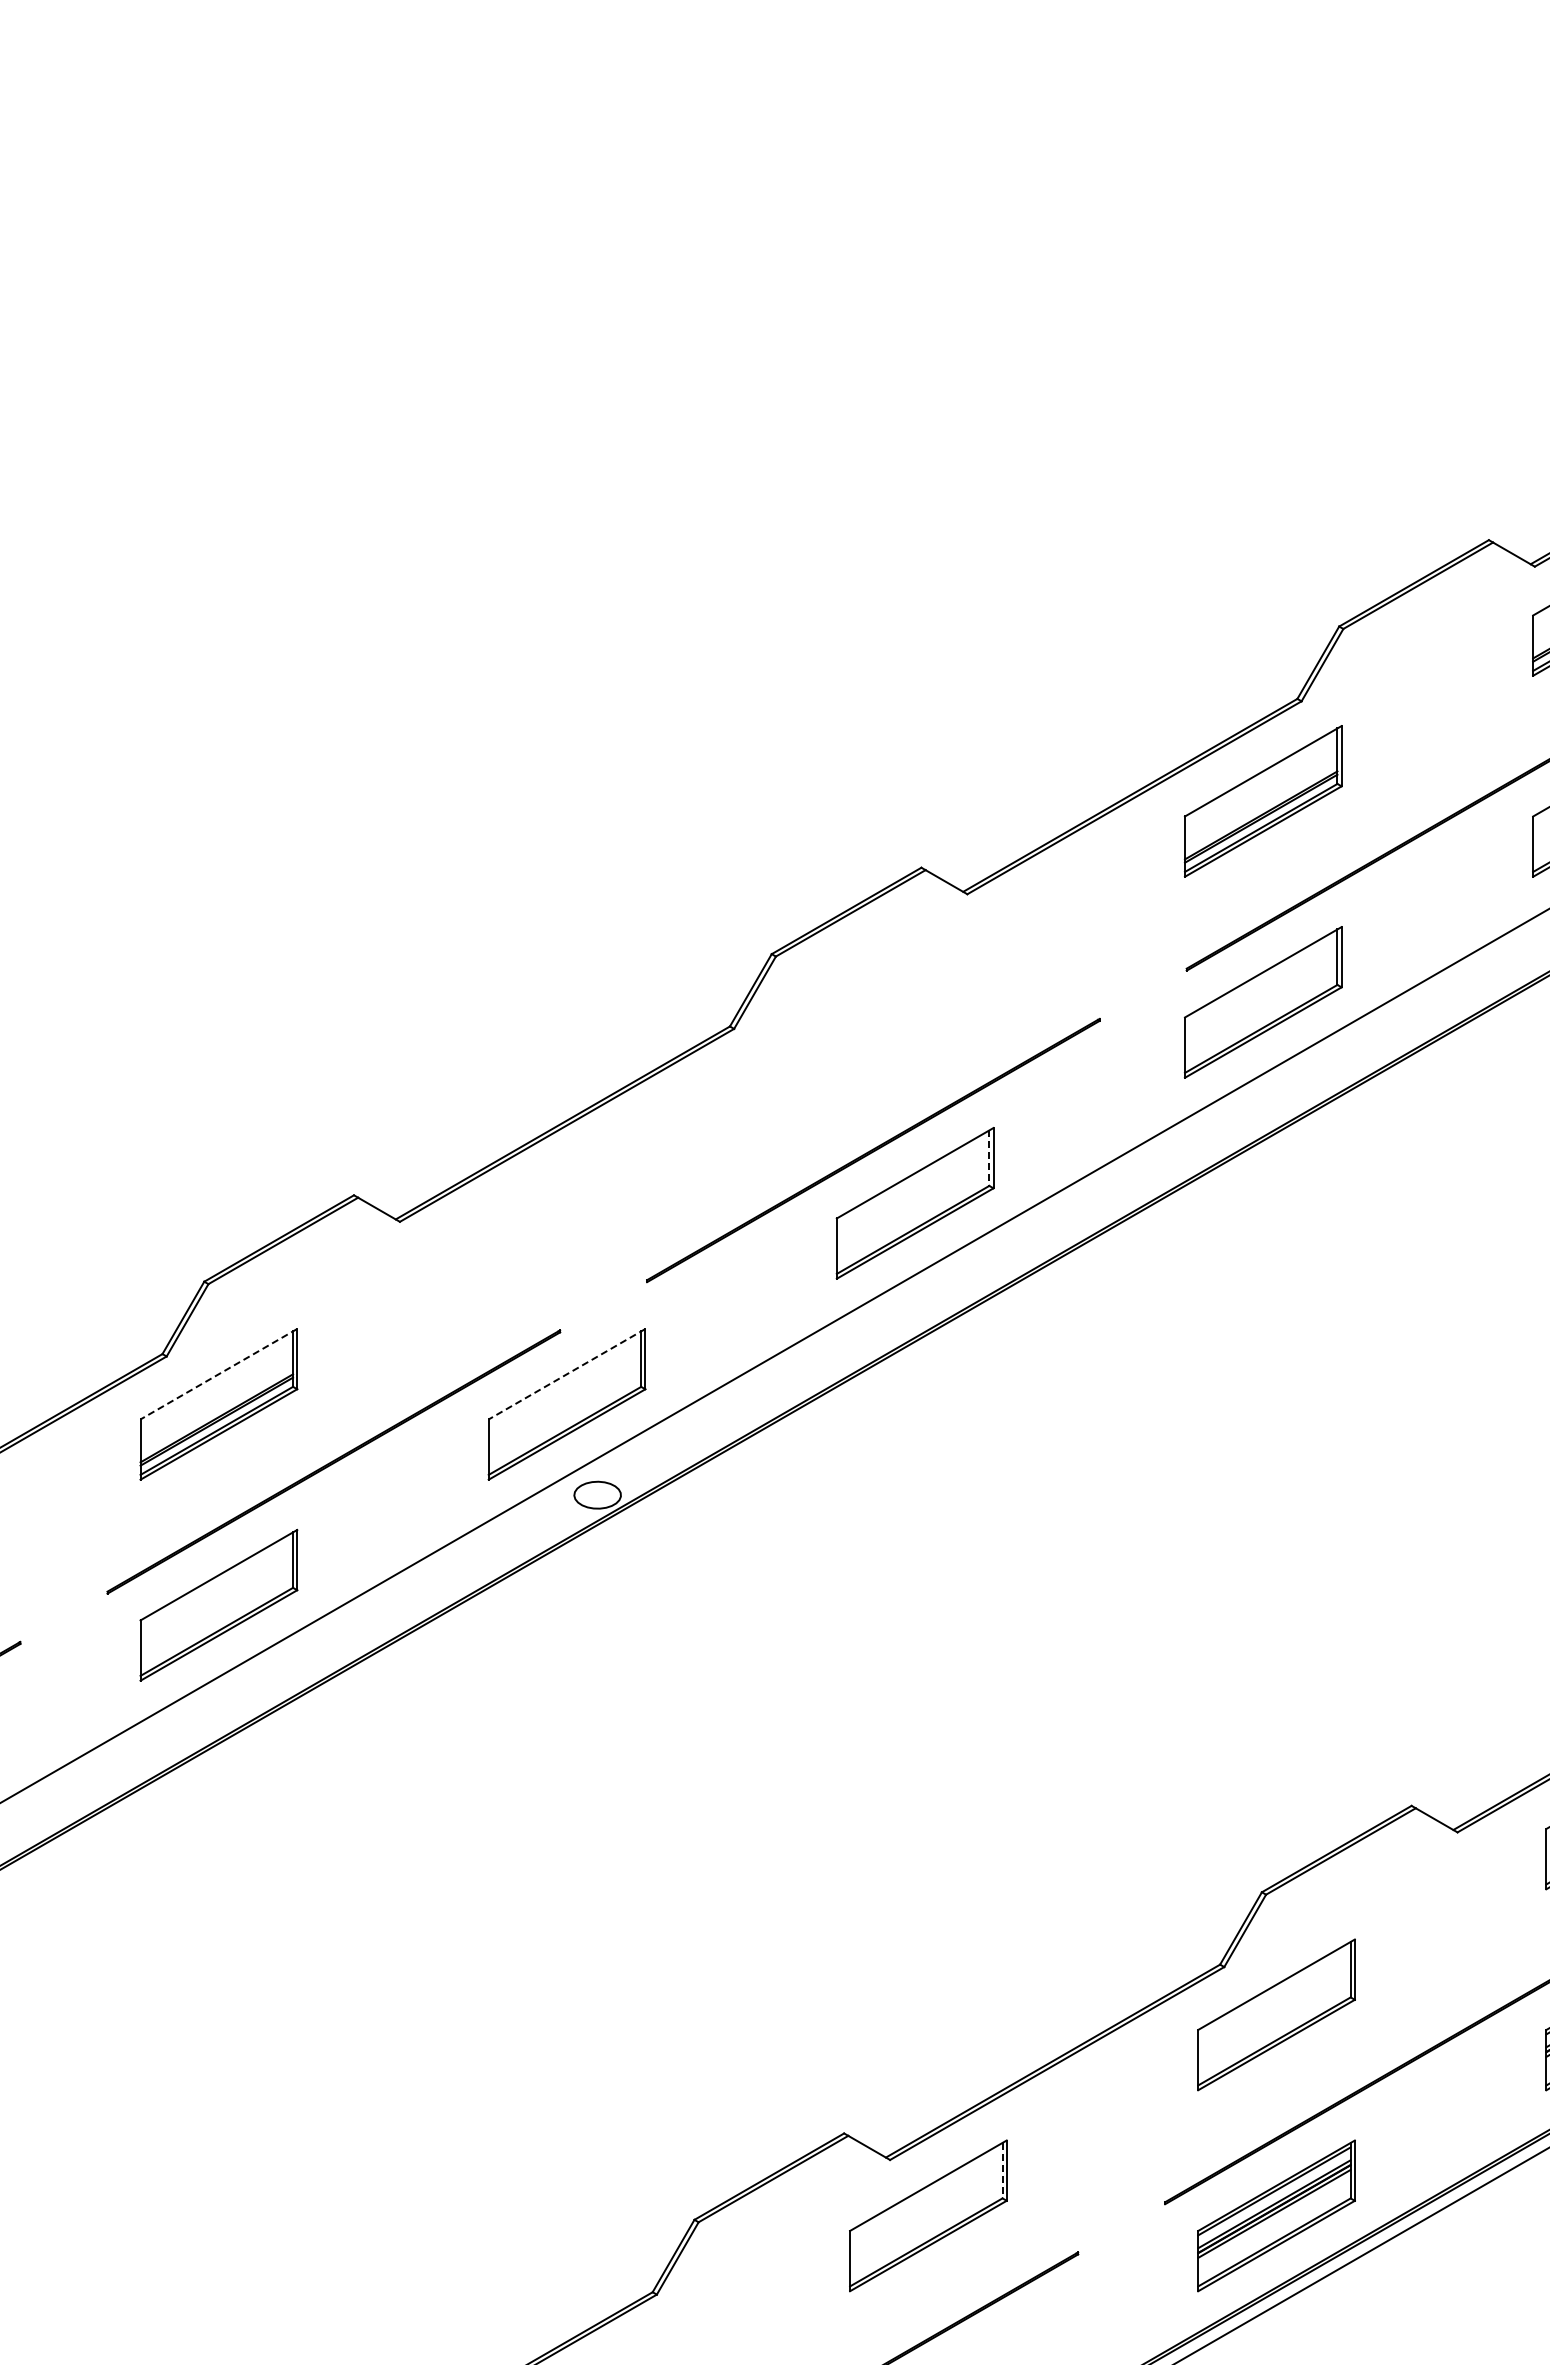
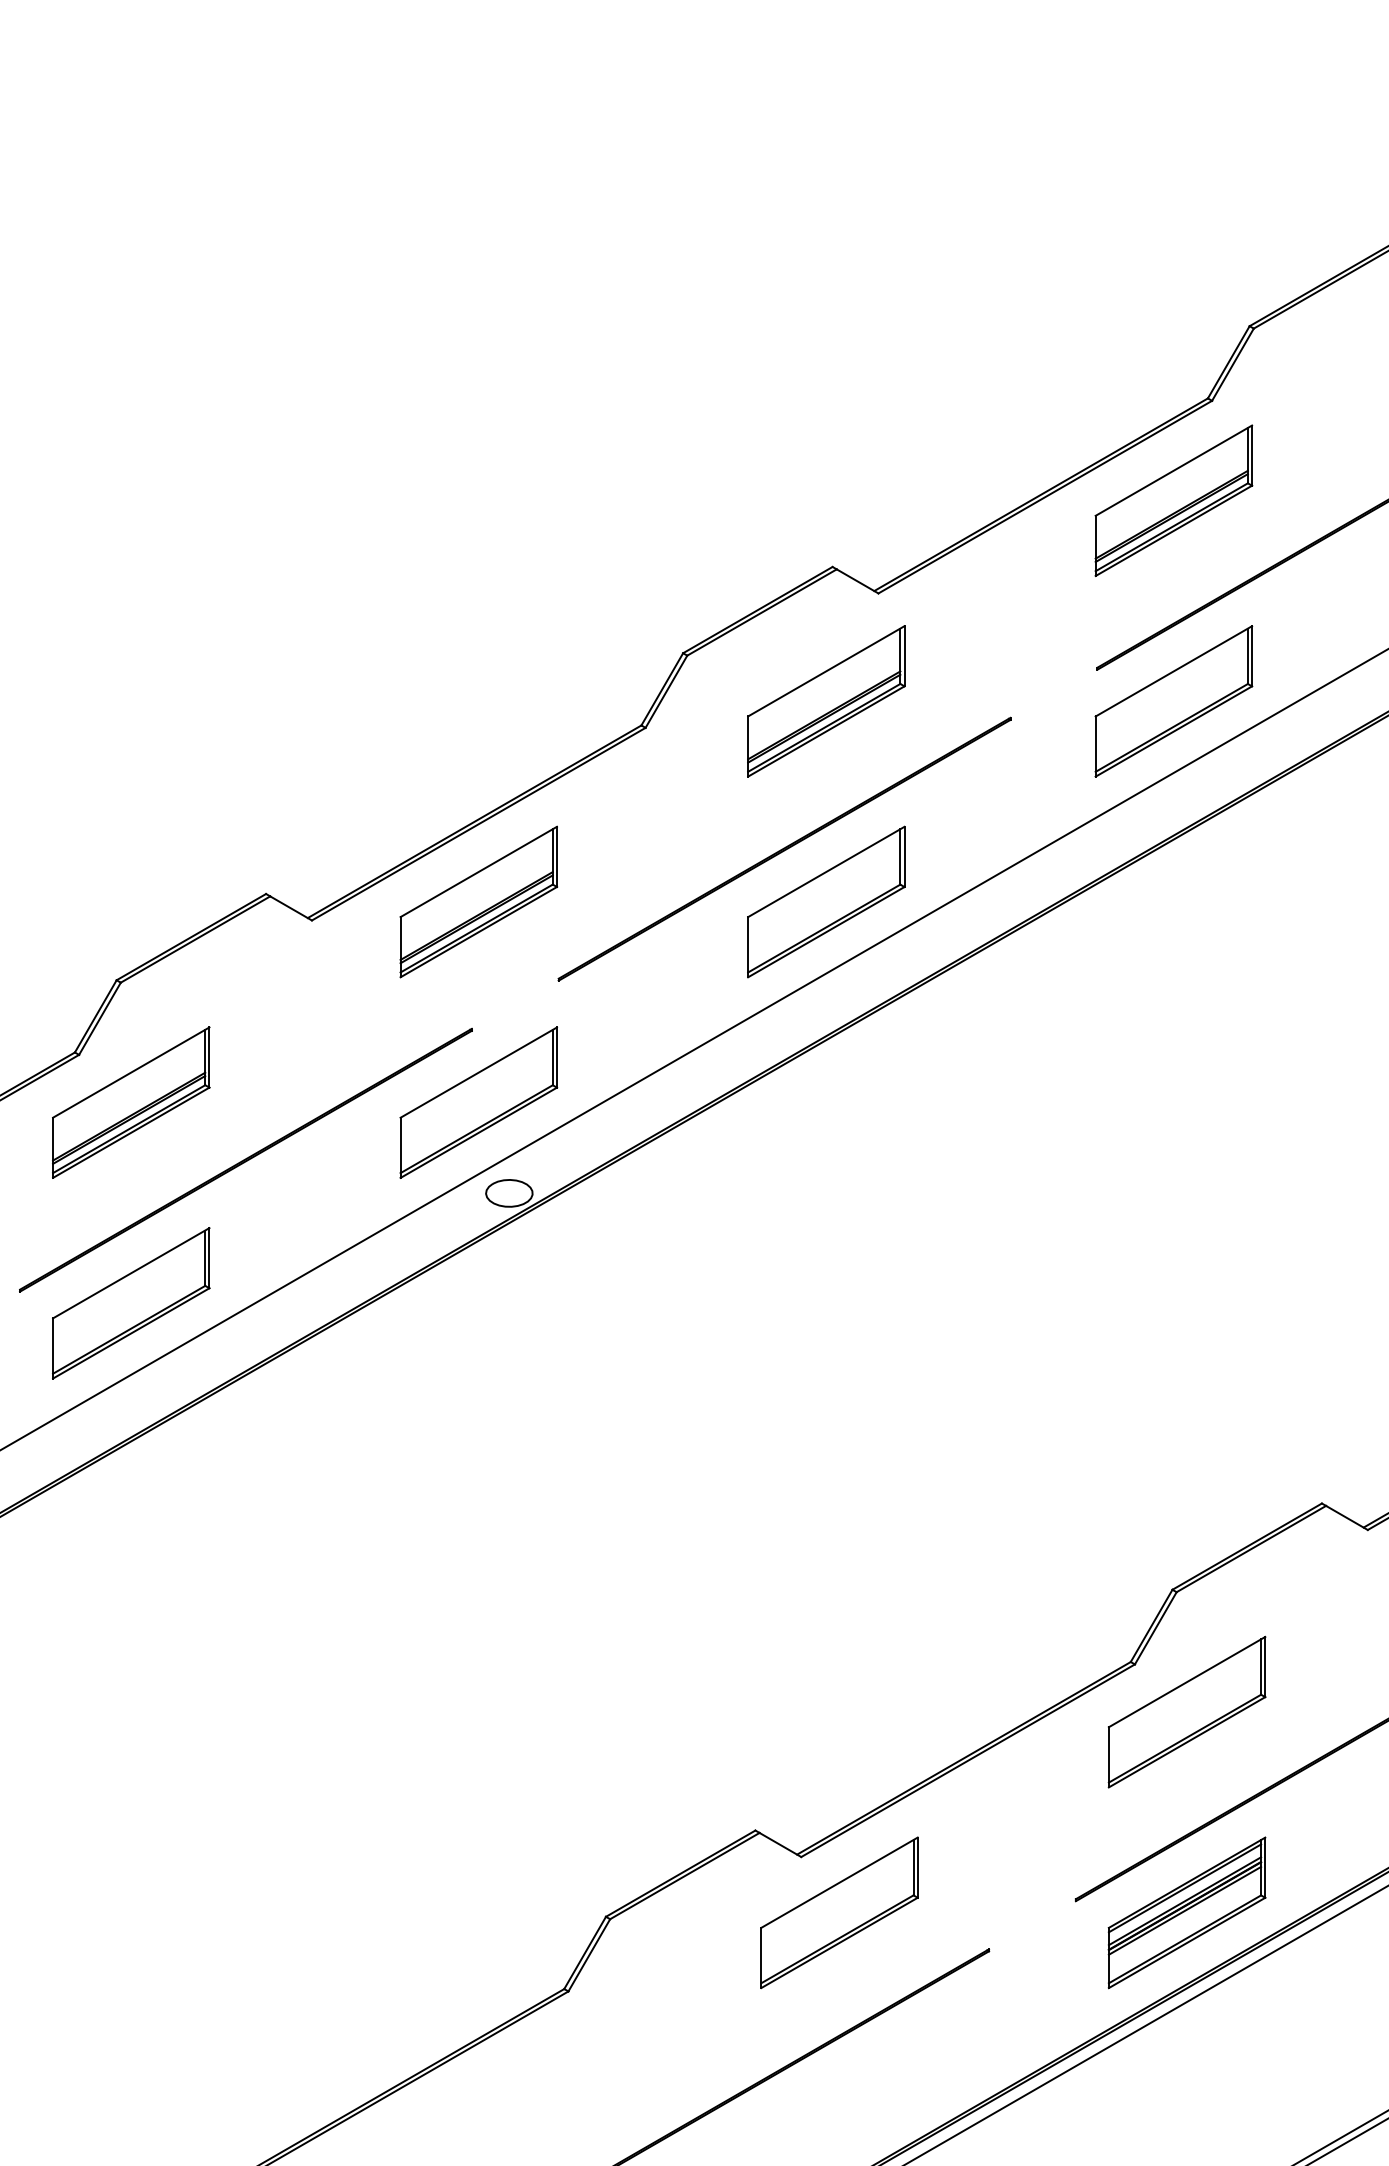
part: (914, 1002) -> (825, 701), added
line: (989, 1158) -> (900, 857), dashed -> solid
part: (566, 1203) -> (478, 902), added
line: (218, 1374) -> (130, 1072), dashed -> solid
line: (566, 1374) -> (478, 1072), dashed -> solid
line: (1002, 2170) -> (913, 1867), dashed -> solid

